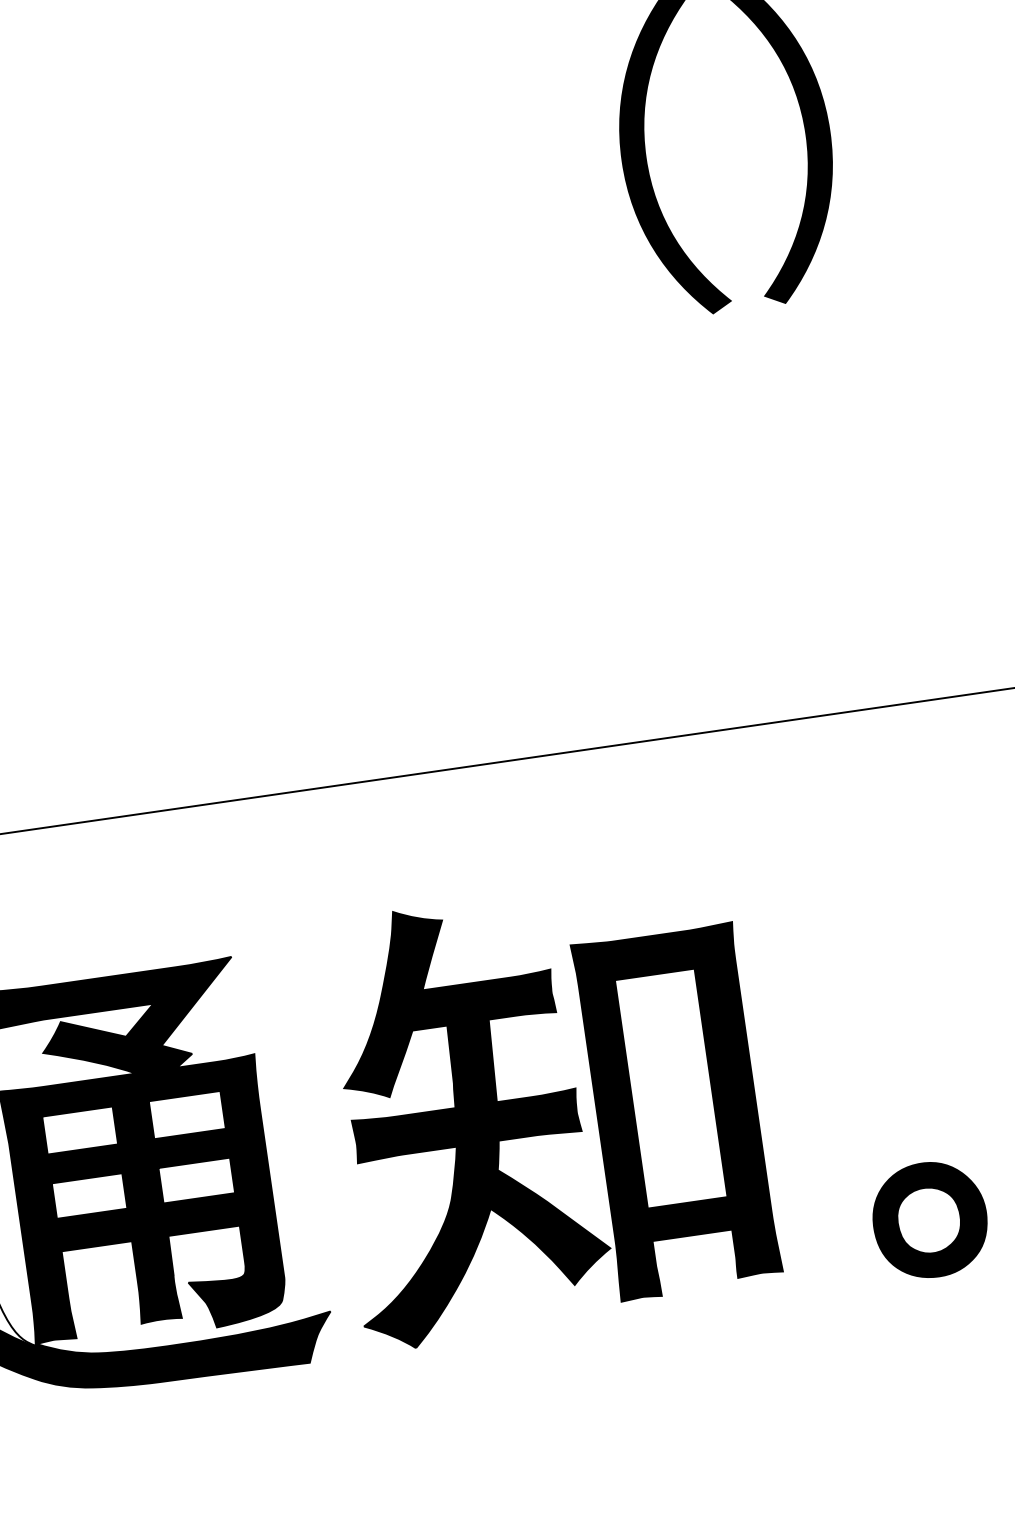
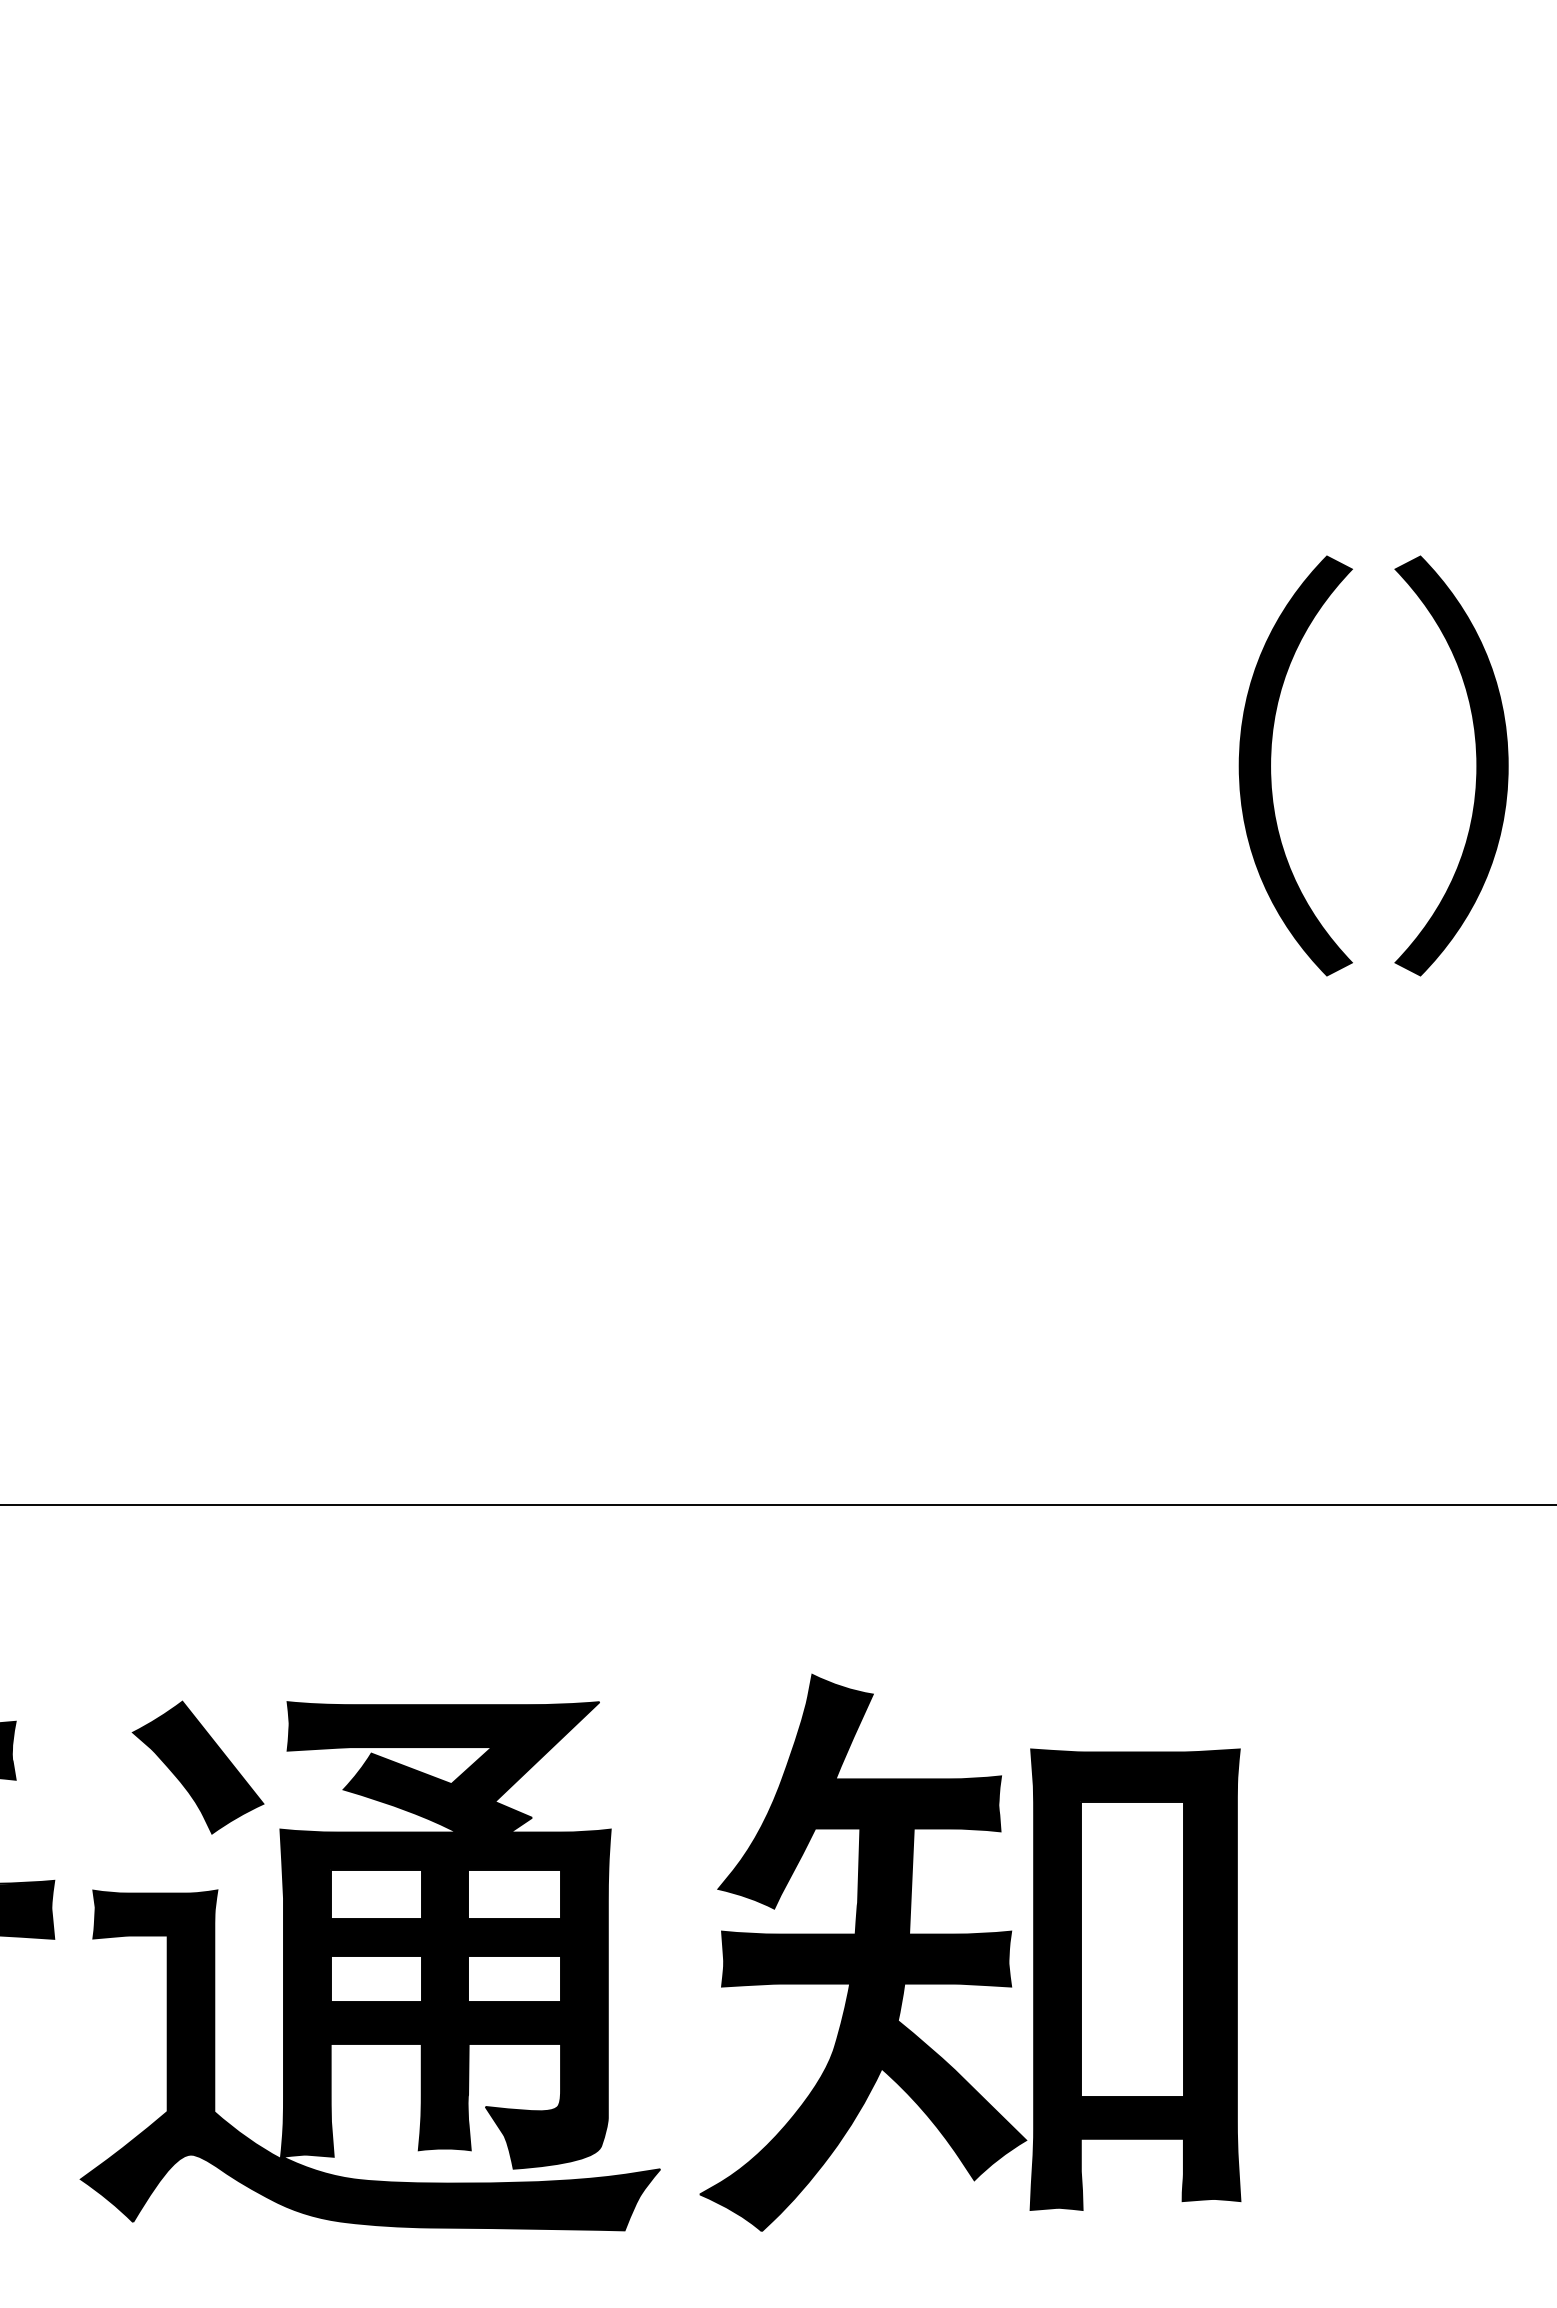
part: (930, 1219) -> (1436, 2162), removed

